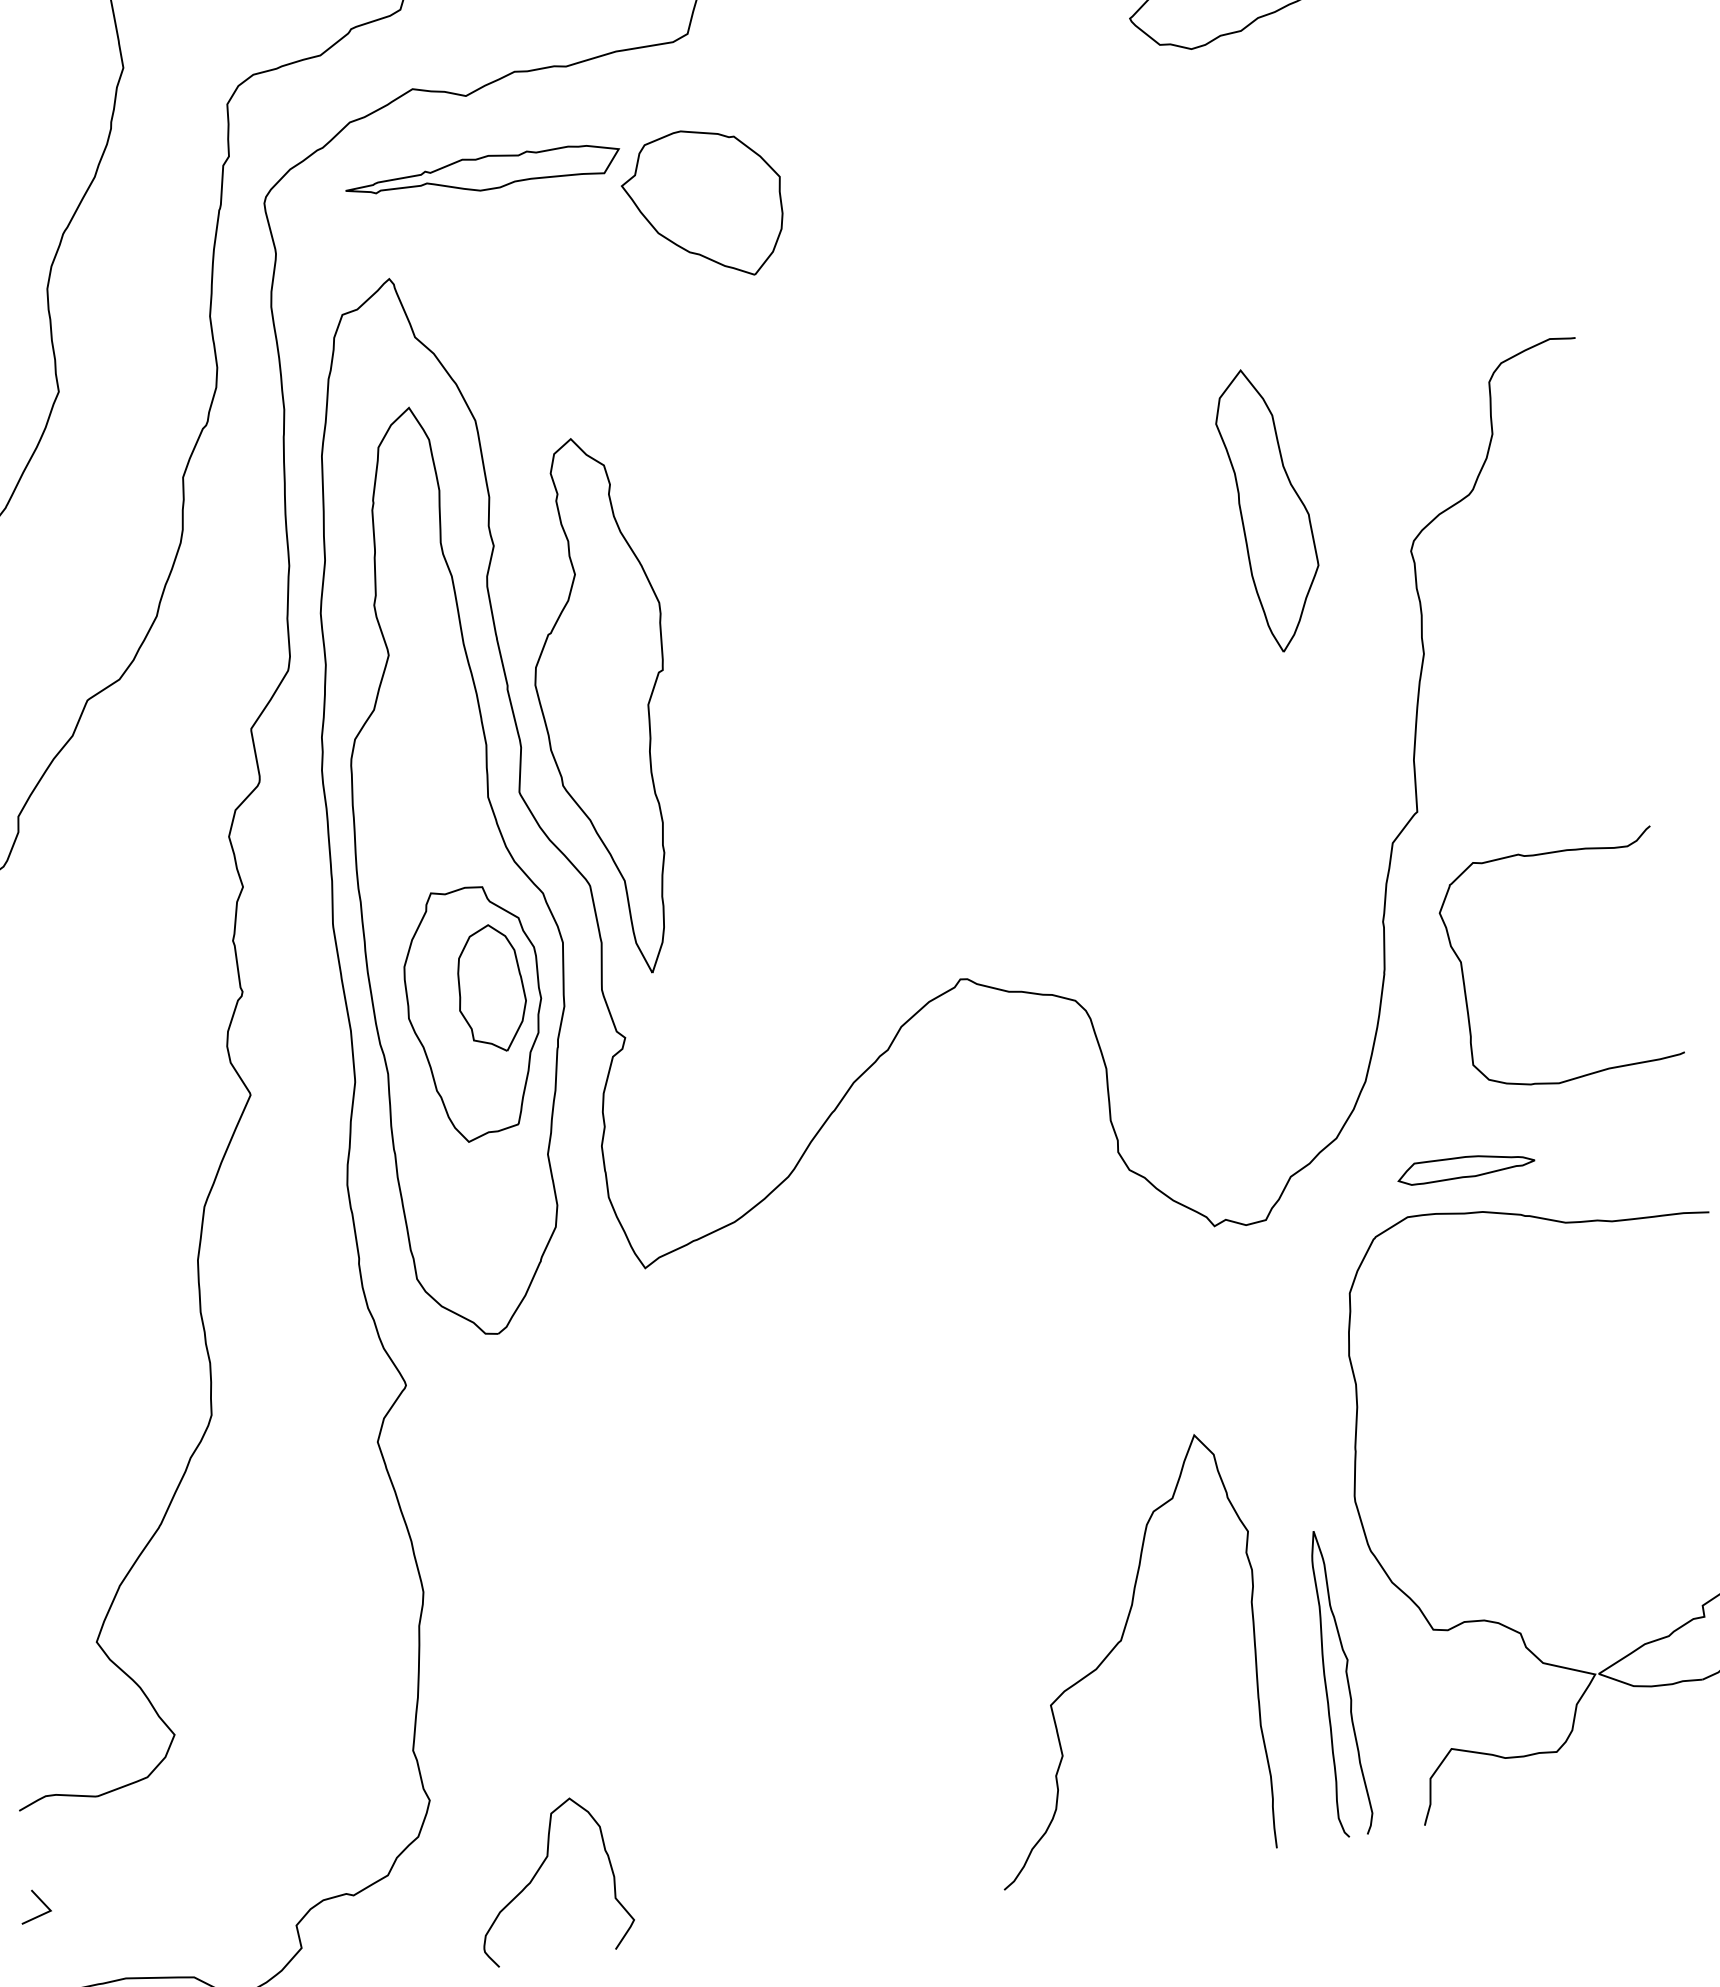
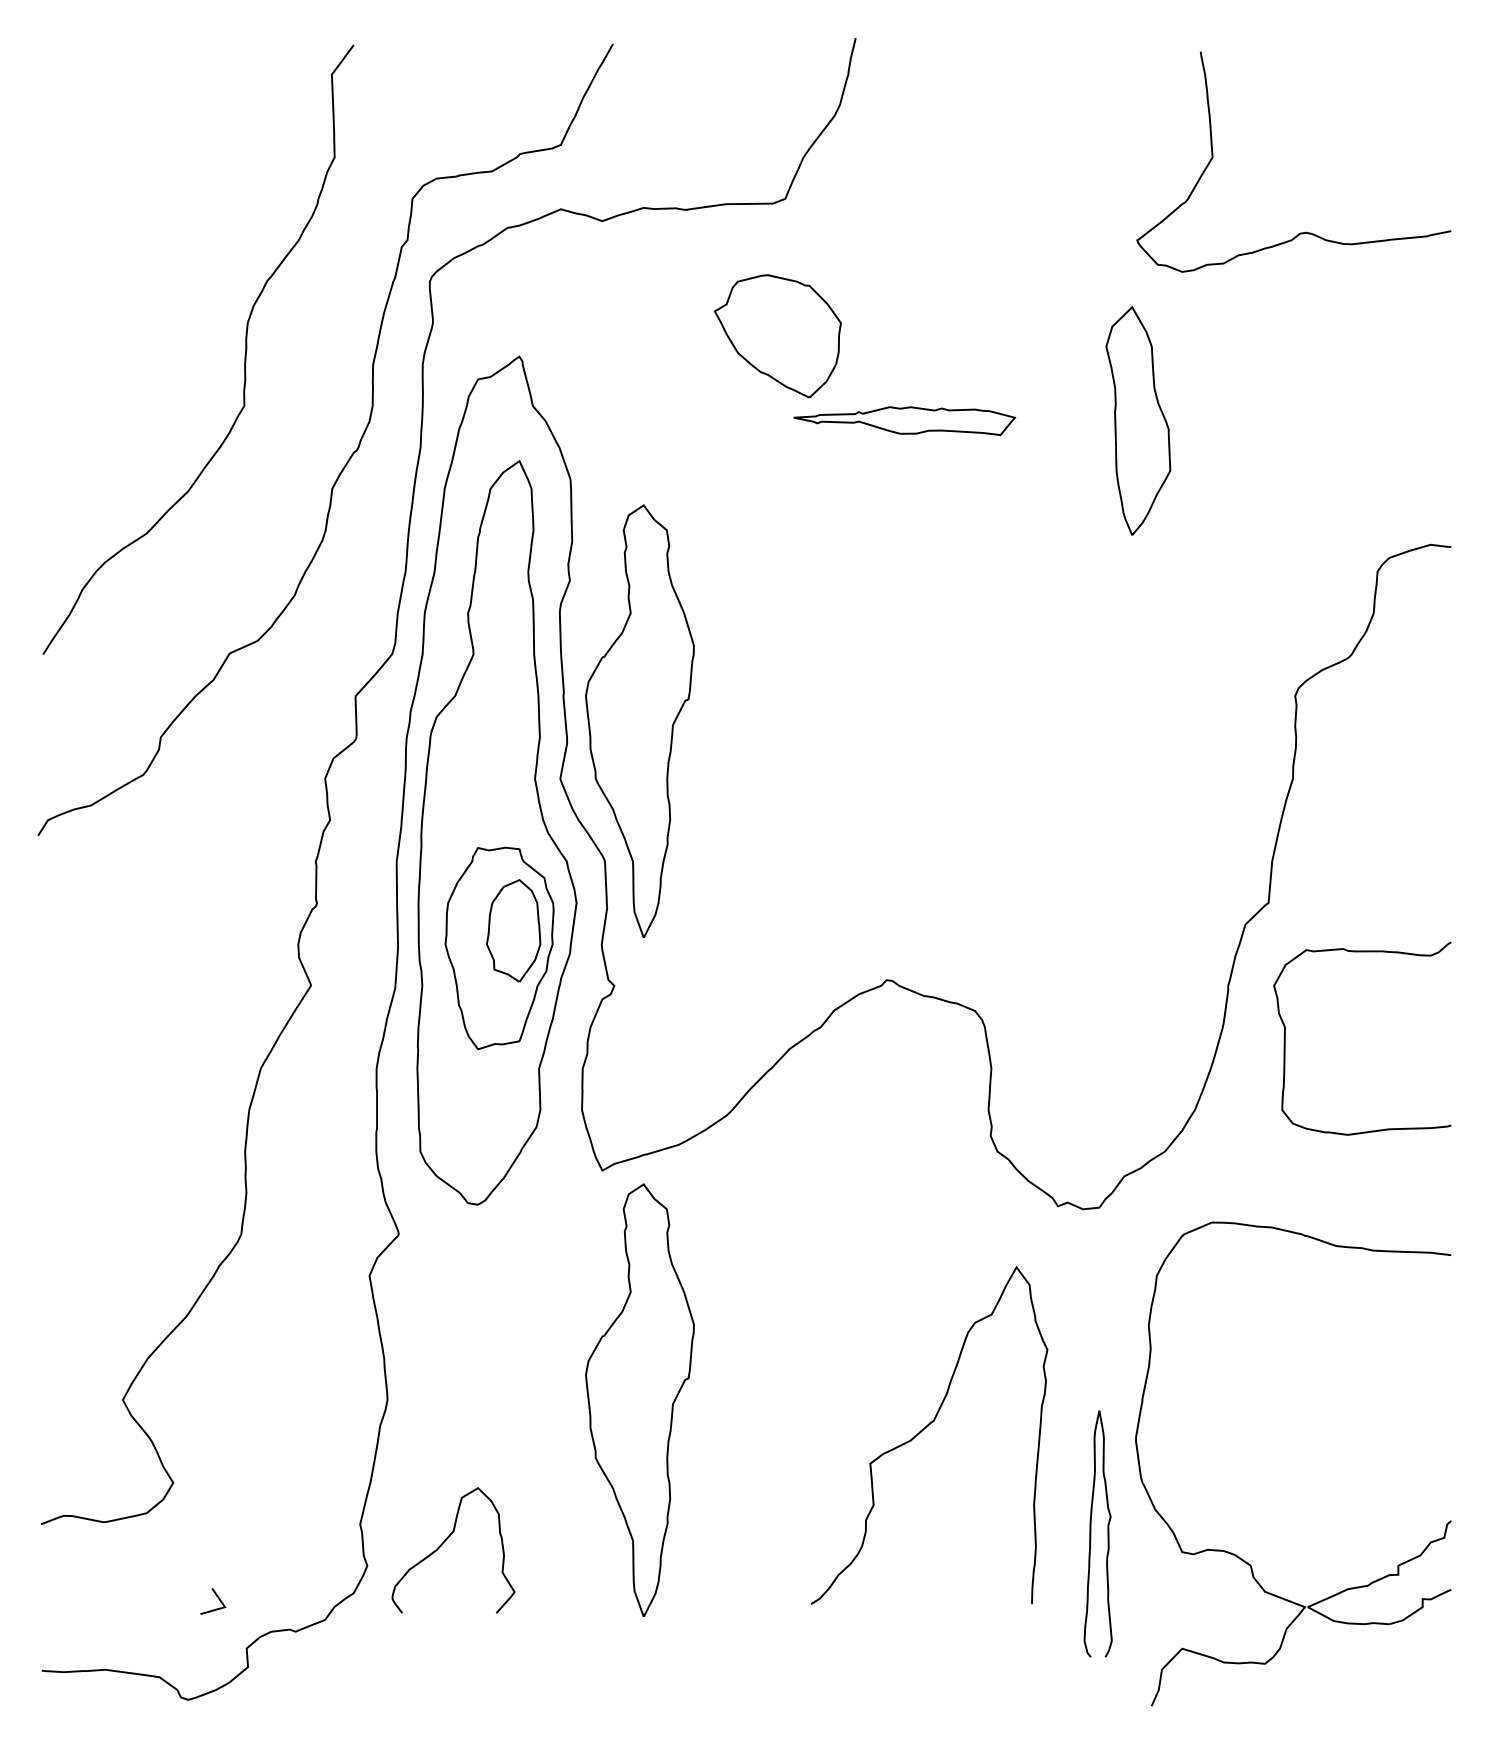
part: (483, 173) -> (904, 420), moved
part: (1269, 509) -> (1138, 420), moved
part: (1465, 1166) -> (1263, 1189), removed
part: (734, 1543) -> (639, 1399), added
curve: (1111, 1652) -> (924, 1429), moved
curve: (1327, 1684) -> (1091, 1533), moved
curve: (537, 1874) -> (443, 1544), moved
line: (39, 1901) -> (217, 1598), moved

